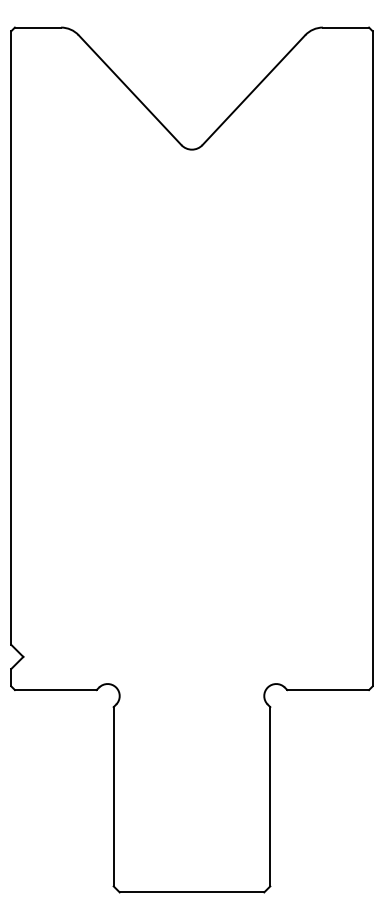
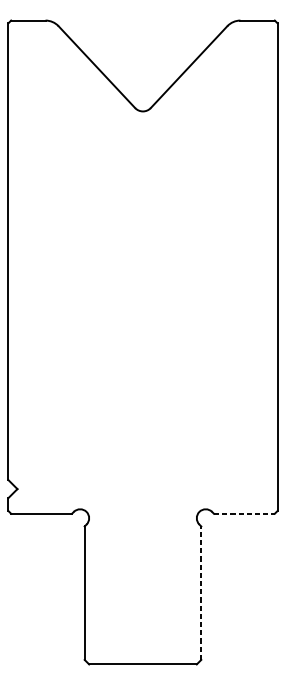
line: (328, 690) -> (244, 514), solid -> dashed
line: (270, 796) -> (201, 593), solid -> dashed

